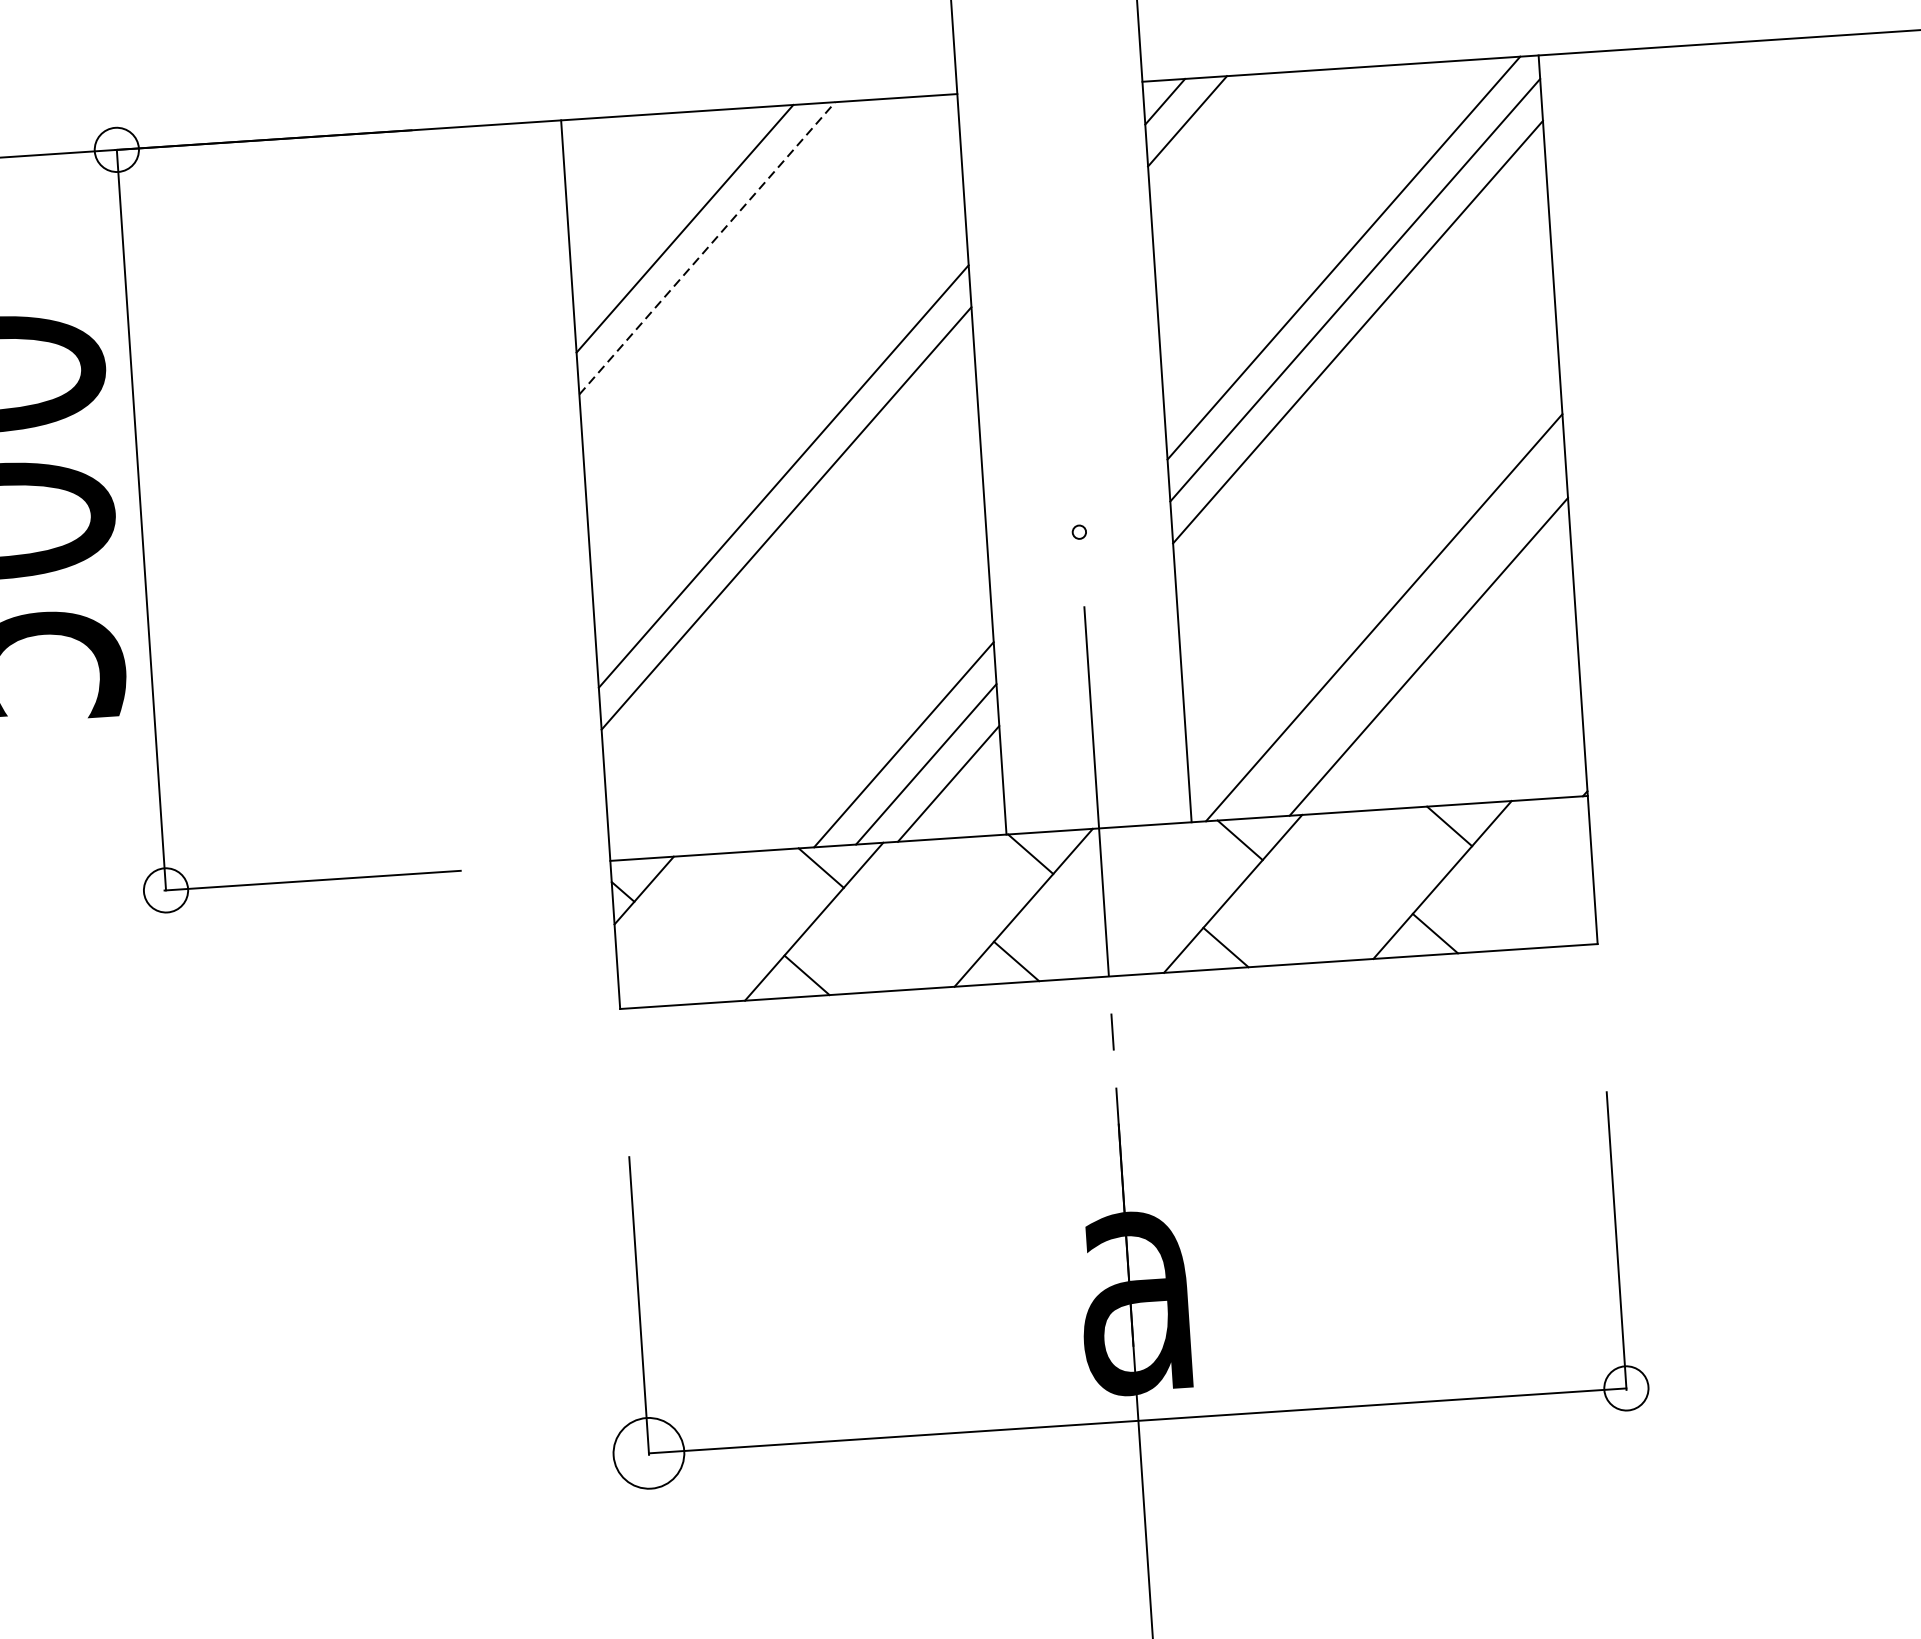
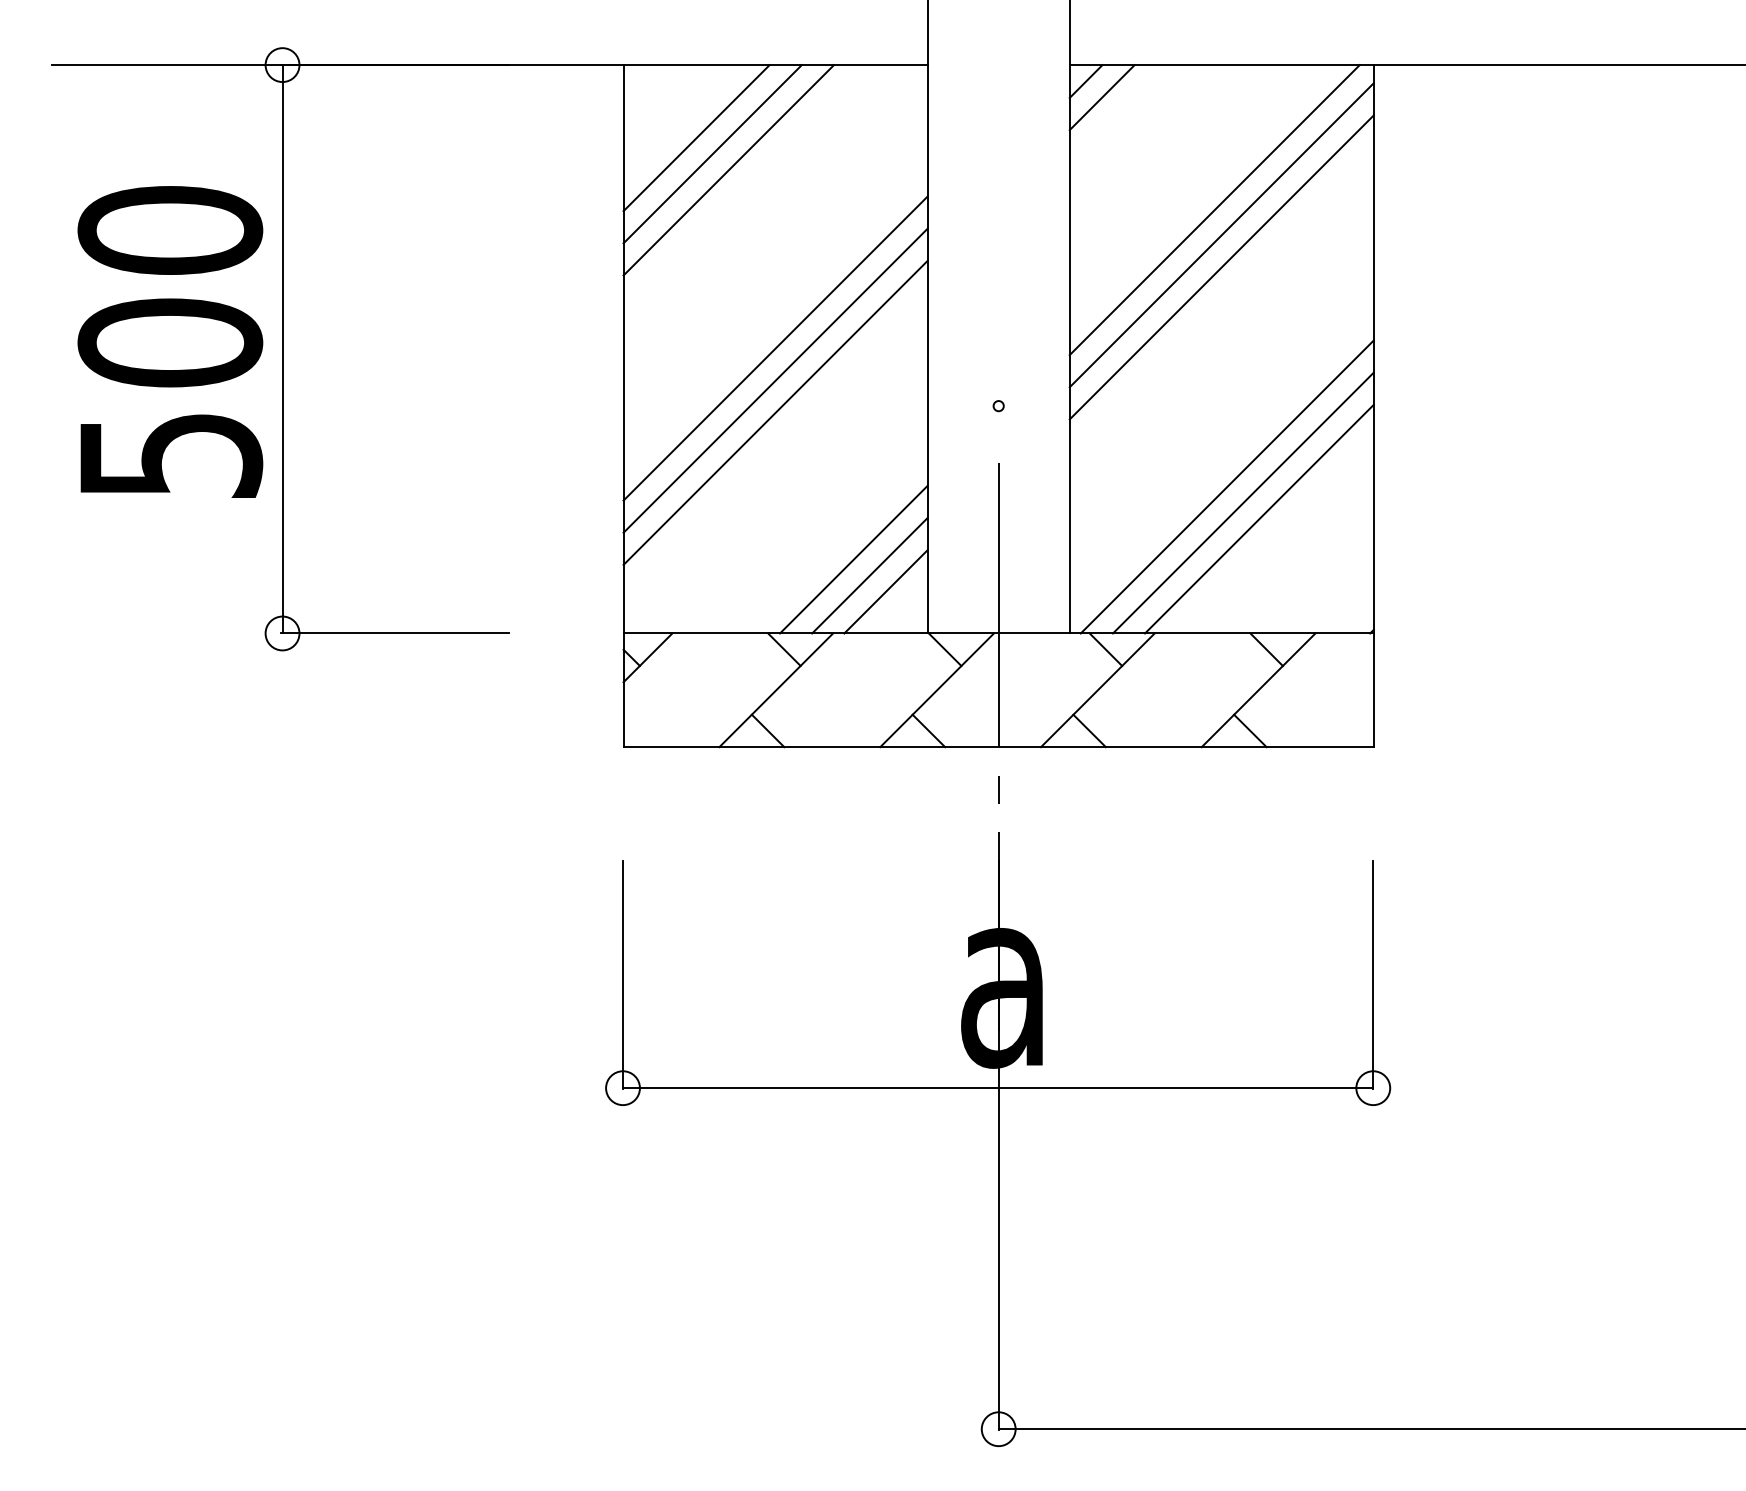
line: (662, 209) -> (696, 138), added
line: (706, 248) -> (728, 170), dashed -> solid
line: (789, 559) -> (775, 412), added
line: (1405, 636) -> (1242, 502), added
circle: (648, 1453) -> (622, 1088), size x0.62

